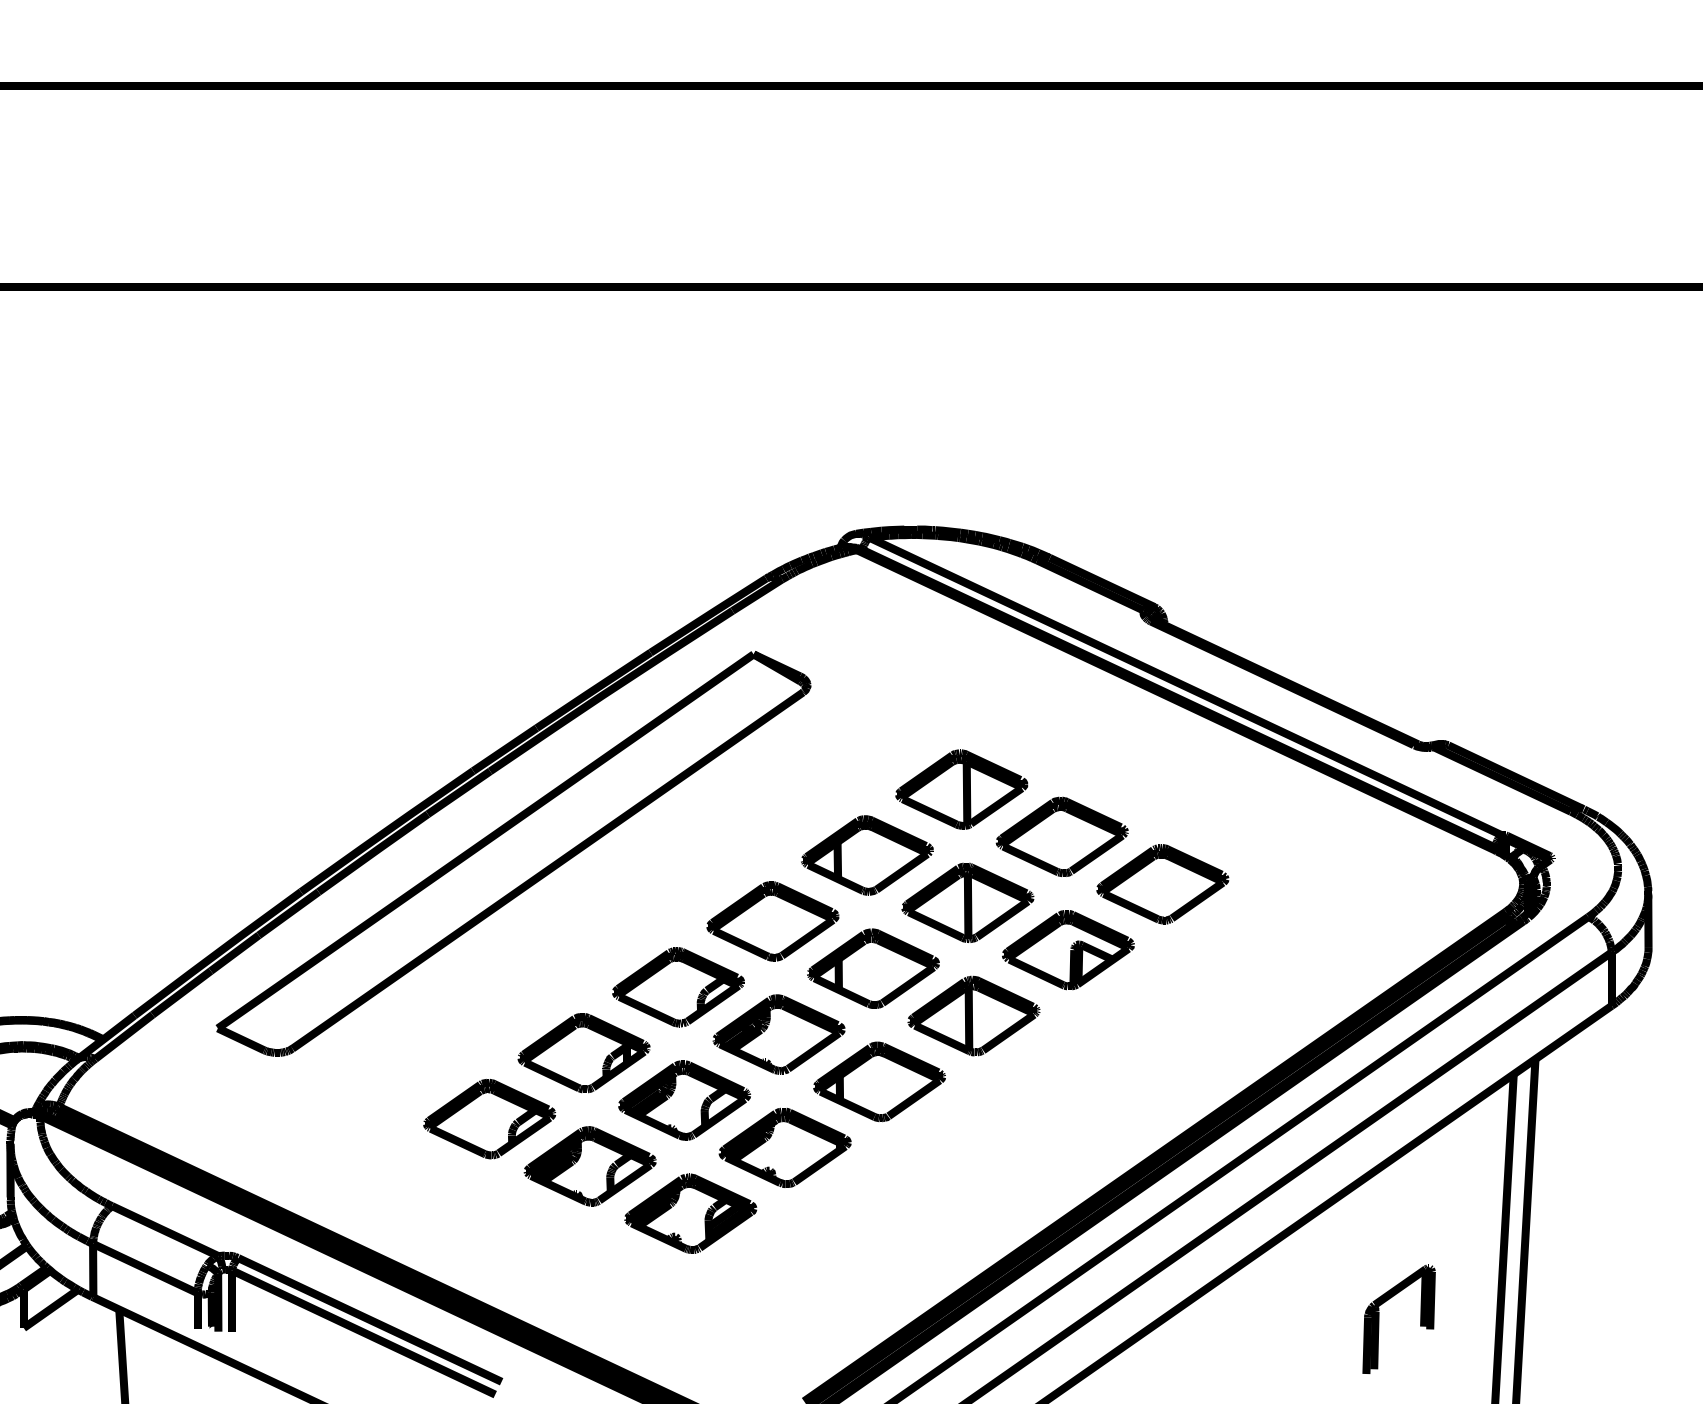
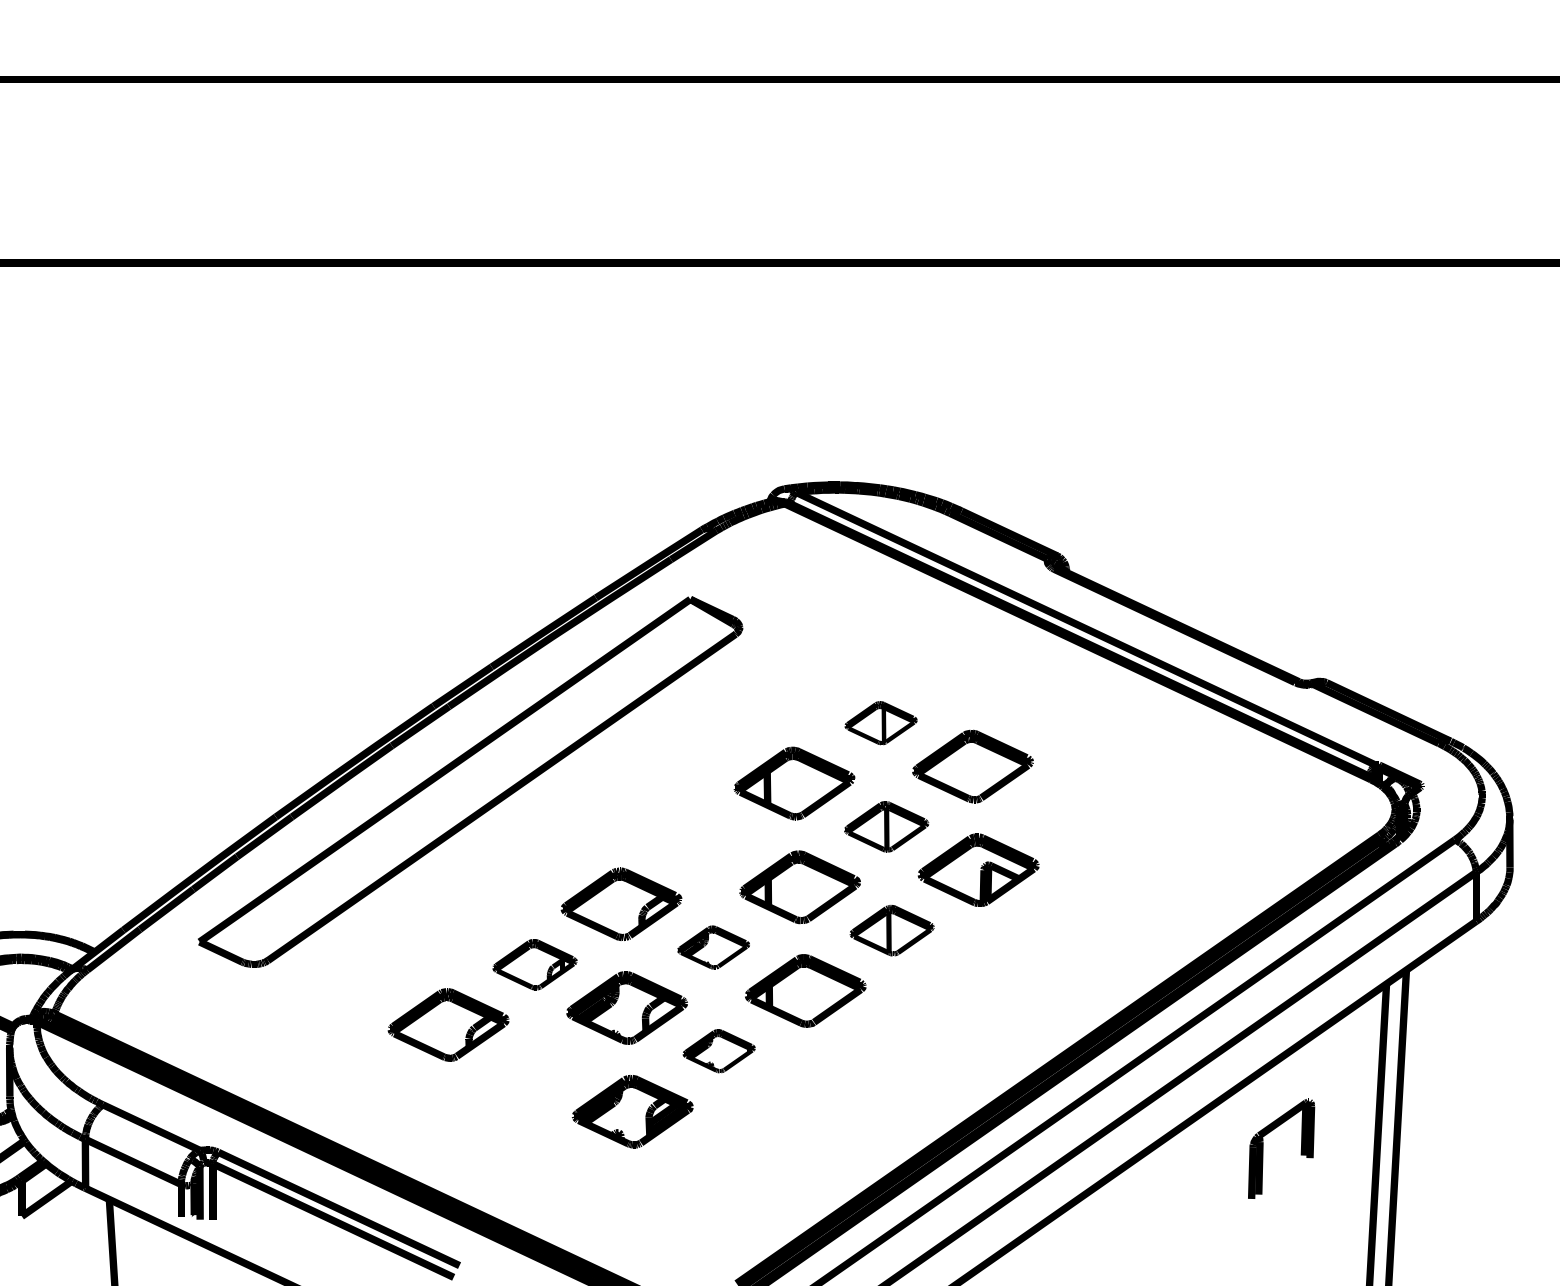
part: (961, 789) -> (880, 723), size x0.6
part: (1162, 884) -> (1064, 810), removed
part: (967, 902) -> (886, 826), size x0.7
part: (772, 921) -> (707, 844), removed
part: (973, 1015) -> (891, 930), size x0.7
part: (778, 1034) -> (713, 947), size x0.6
part: (583, 1053) -> (534, 964), size x0.7
part: (784, 1147) -> (718, 1051), size x0.6
part: (589, 1166) -> (540, 1068), removed
part: (1379, 1318) -> (1263, 1148), moved

